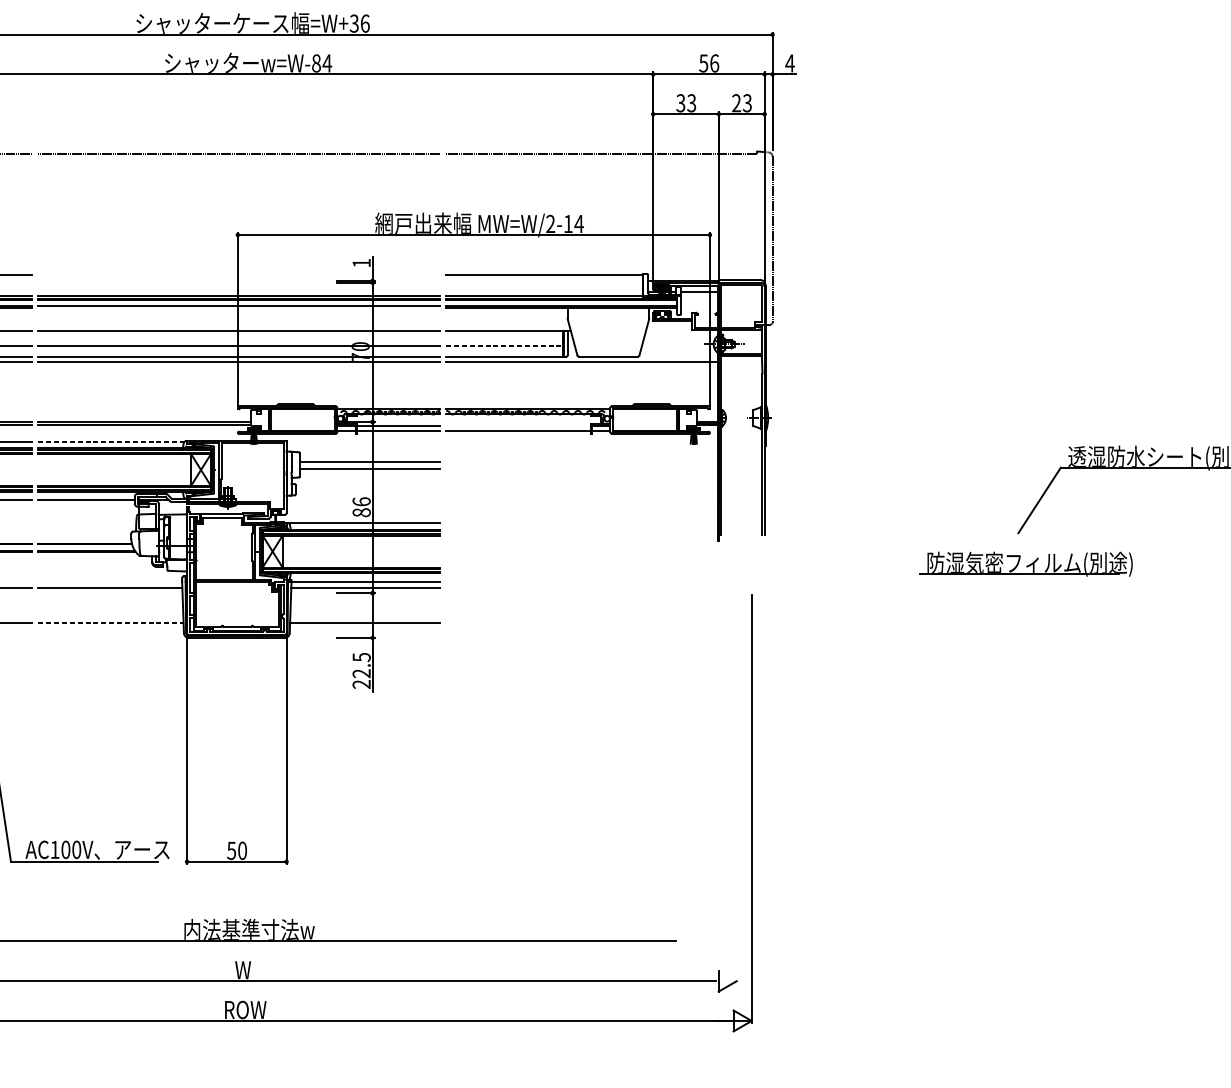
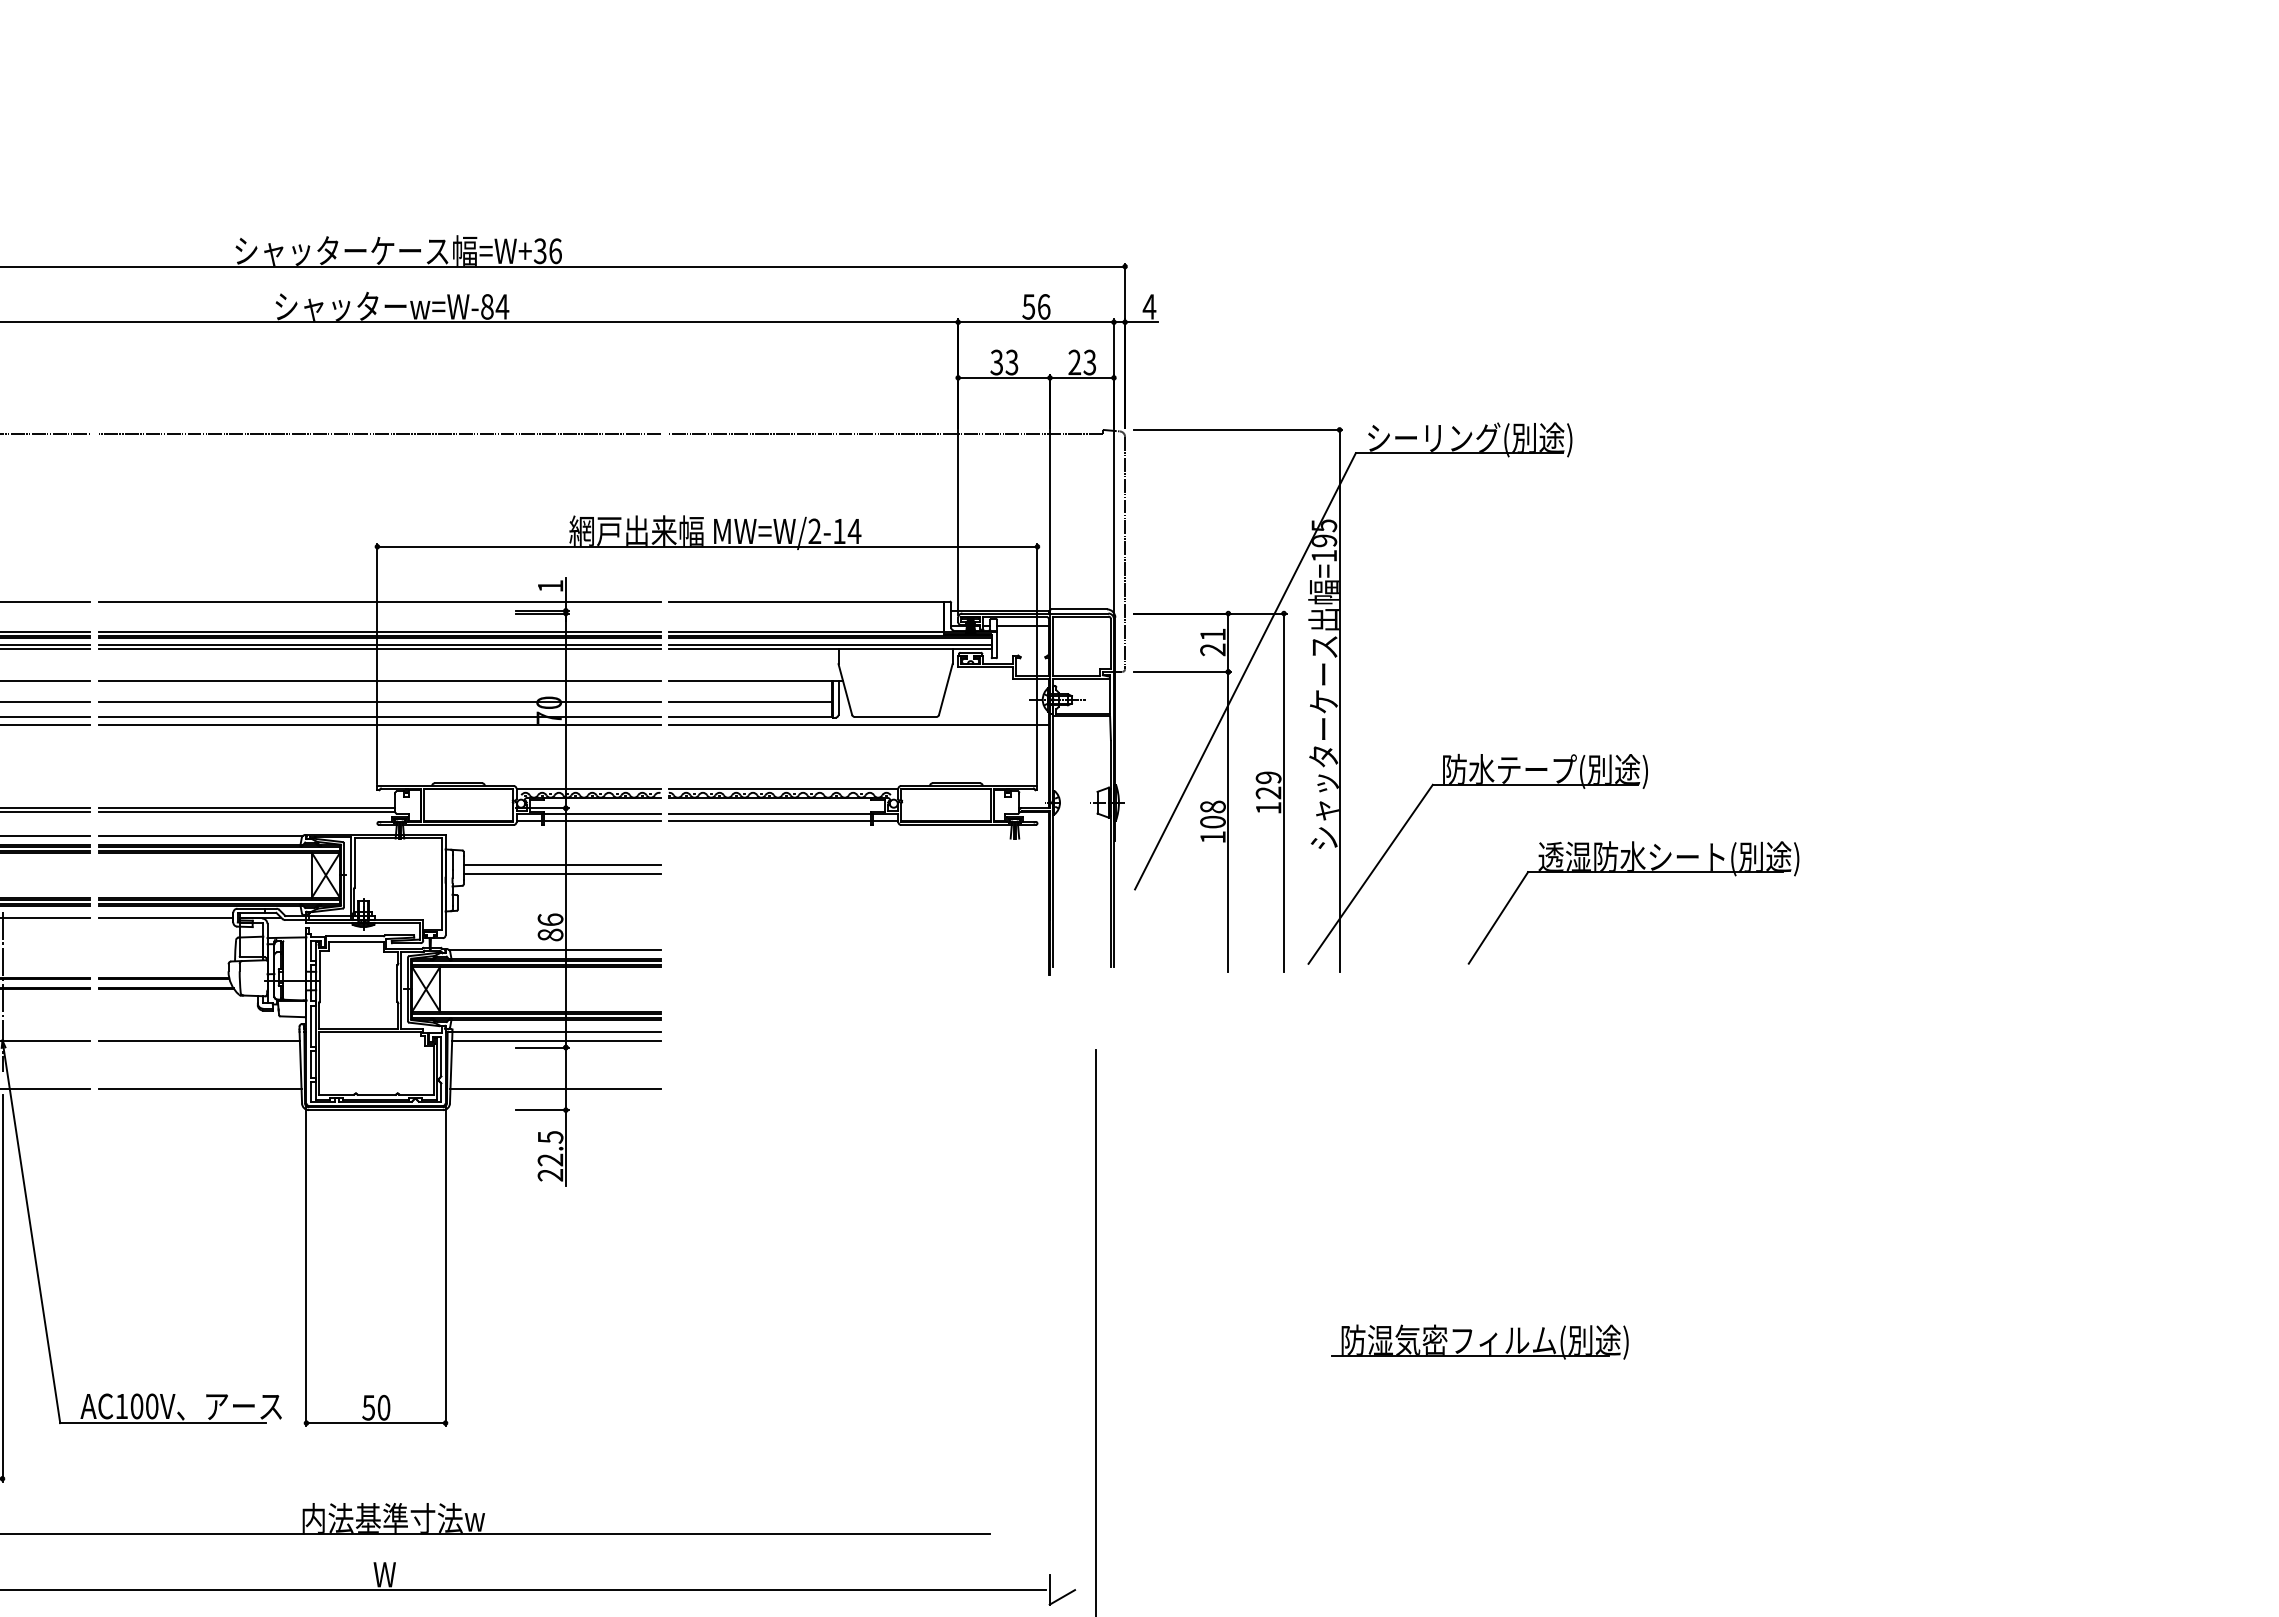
line: (239, 274) -> (379, 602), added
line: (239, 307) -> (379, 648), added
part: (926, 342) -> (1340, 697), added
line: (504, 345) -> (750, 701), dashed -> solid
line: (518, 426) -> (769, 814), added
line: (112, 441) -> (201, 835), dashed -> solid
part: (1026, 563) -> (1479, 1341), moved
line: (111, 623) -> (200, 1089), dashed -> solid

